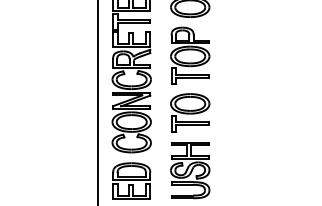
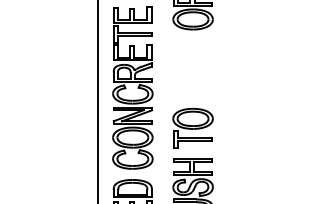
part: (190, 55) -> (193, 69), removed

